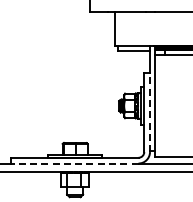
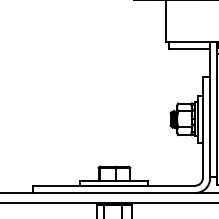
line: (150, 112) -> (210, 127), dashed -> solid
line: (74, 163) -> (113, 192), dashed -> solid

